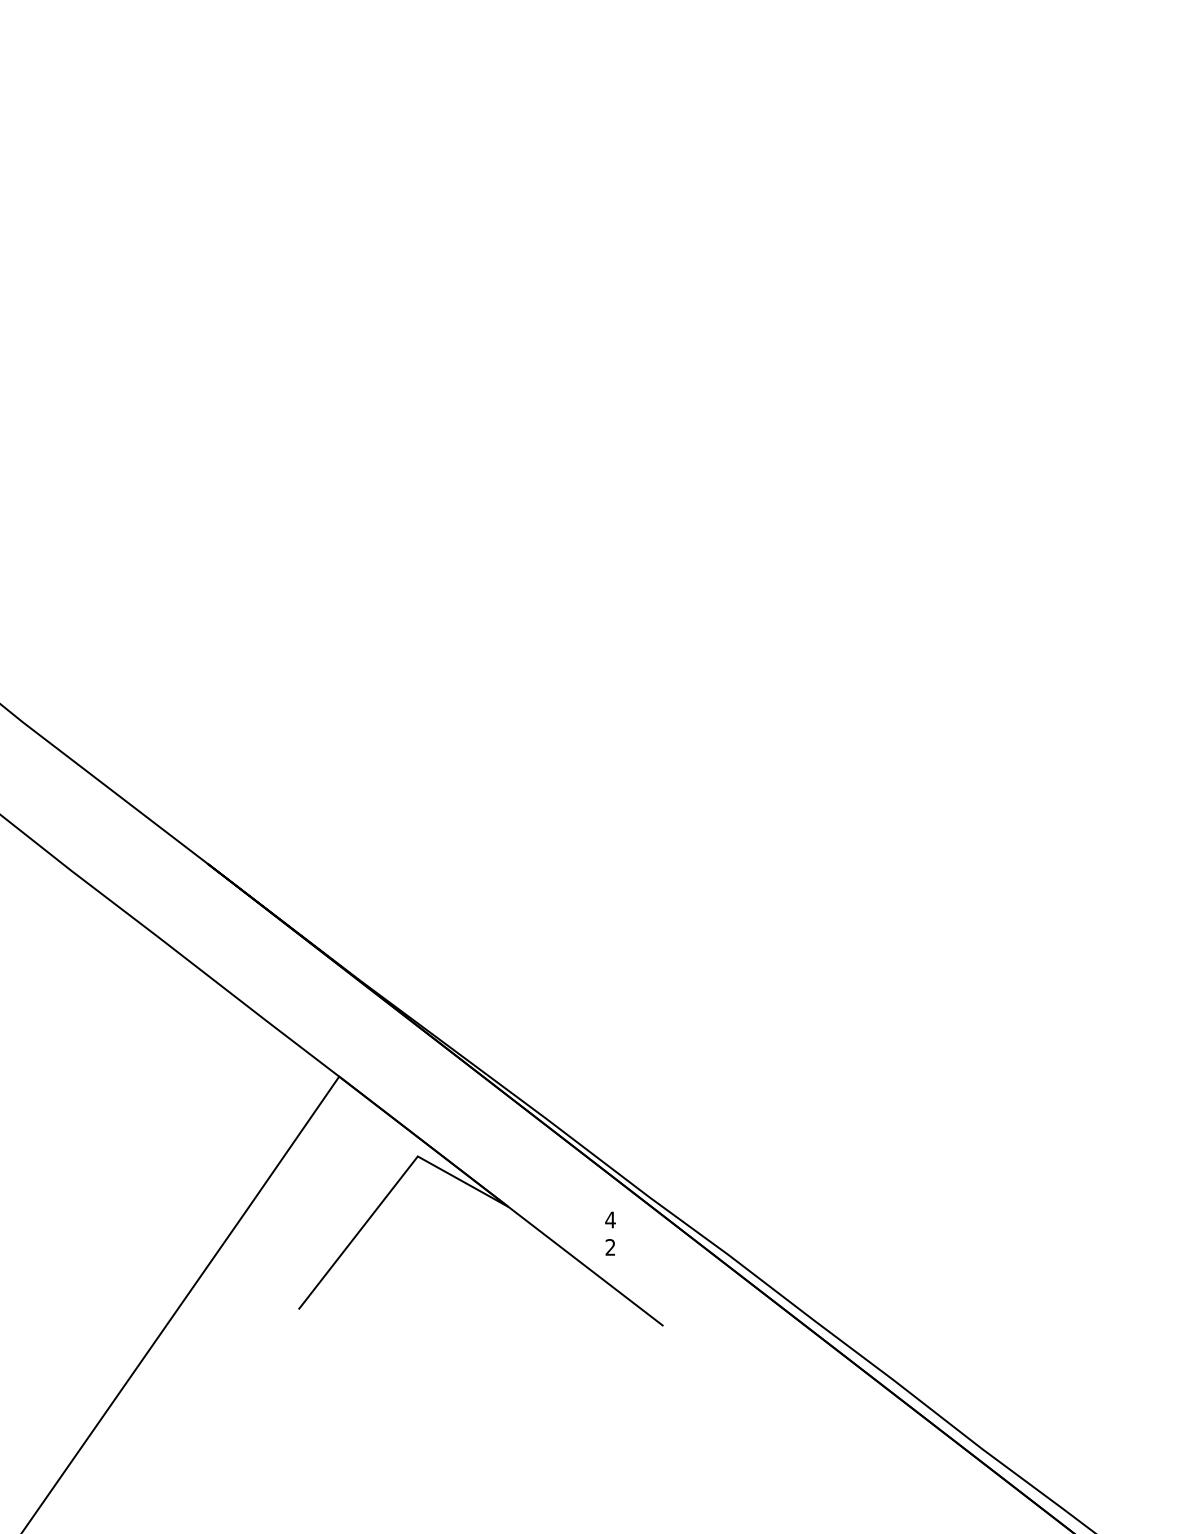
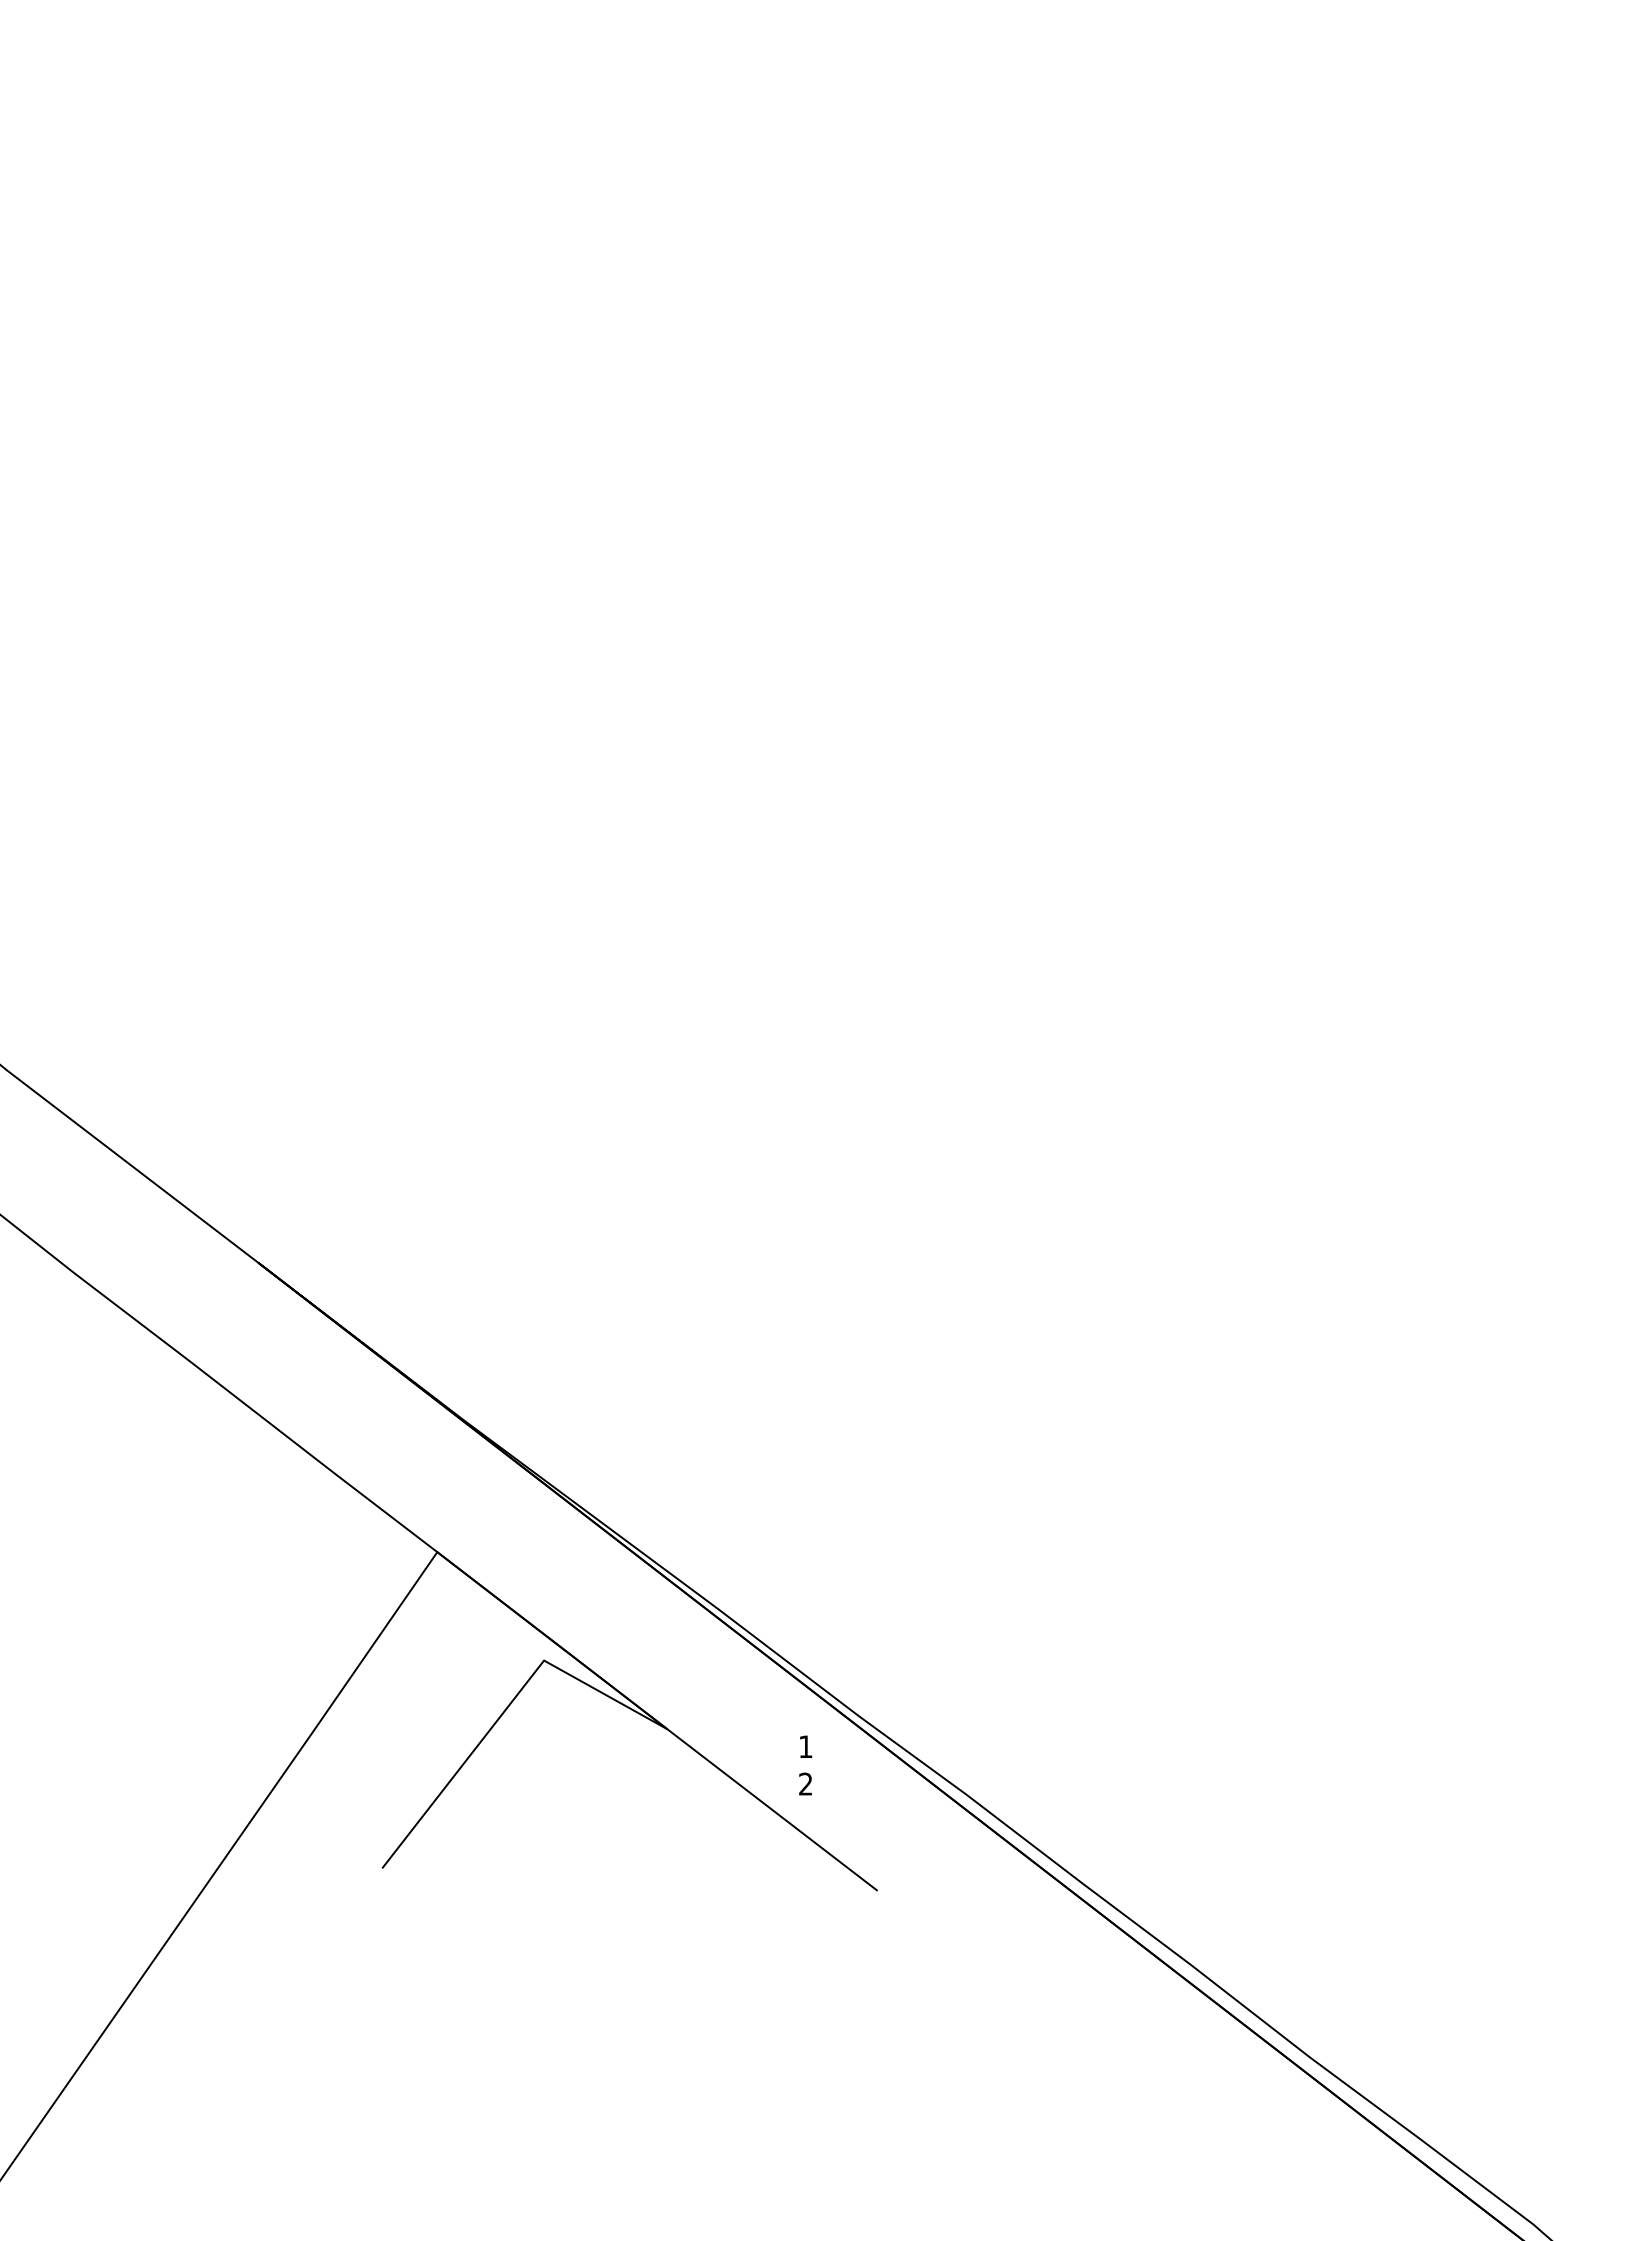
text: (610, 1219) -> (805, 1746), 4 -> 1

